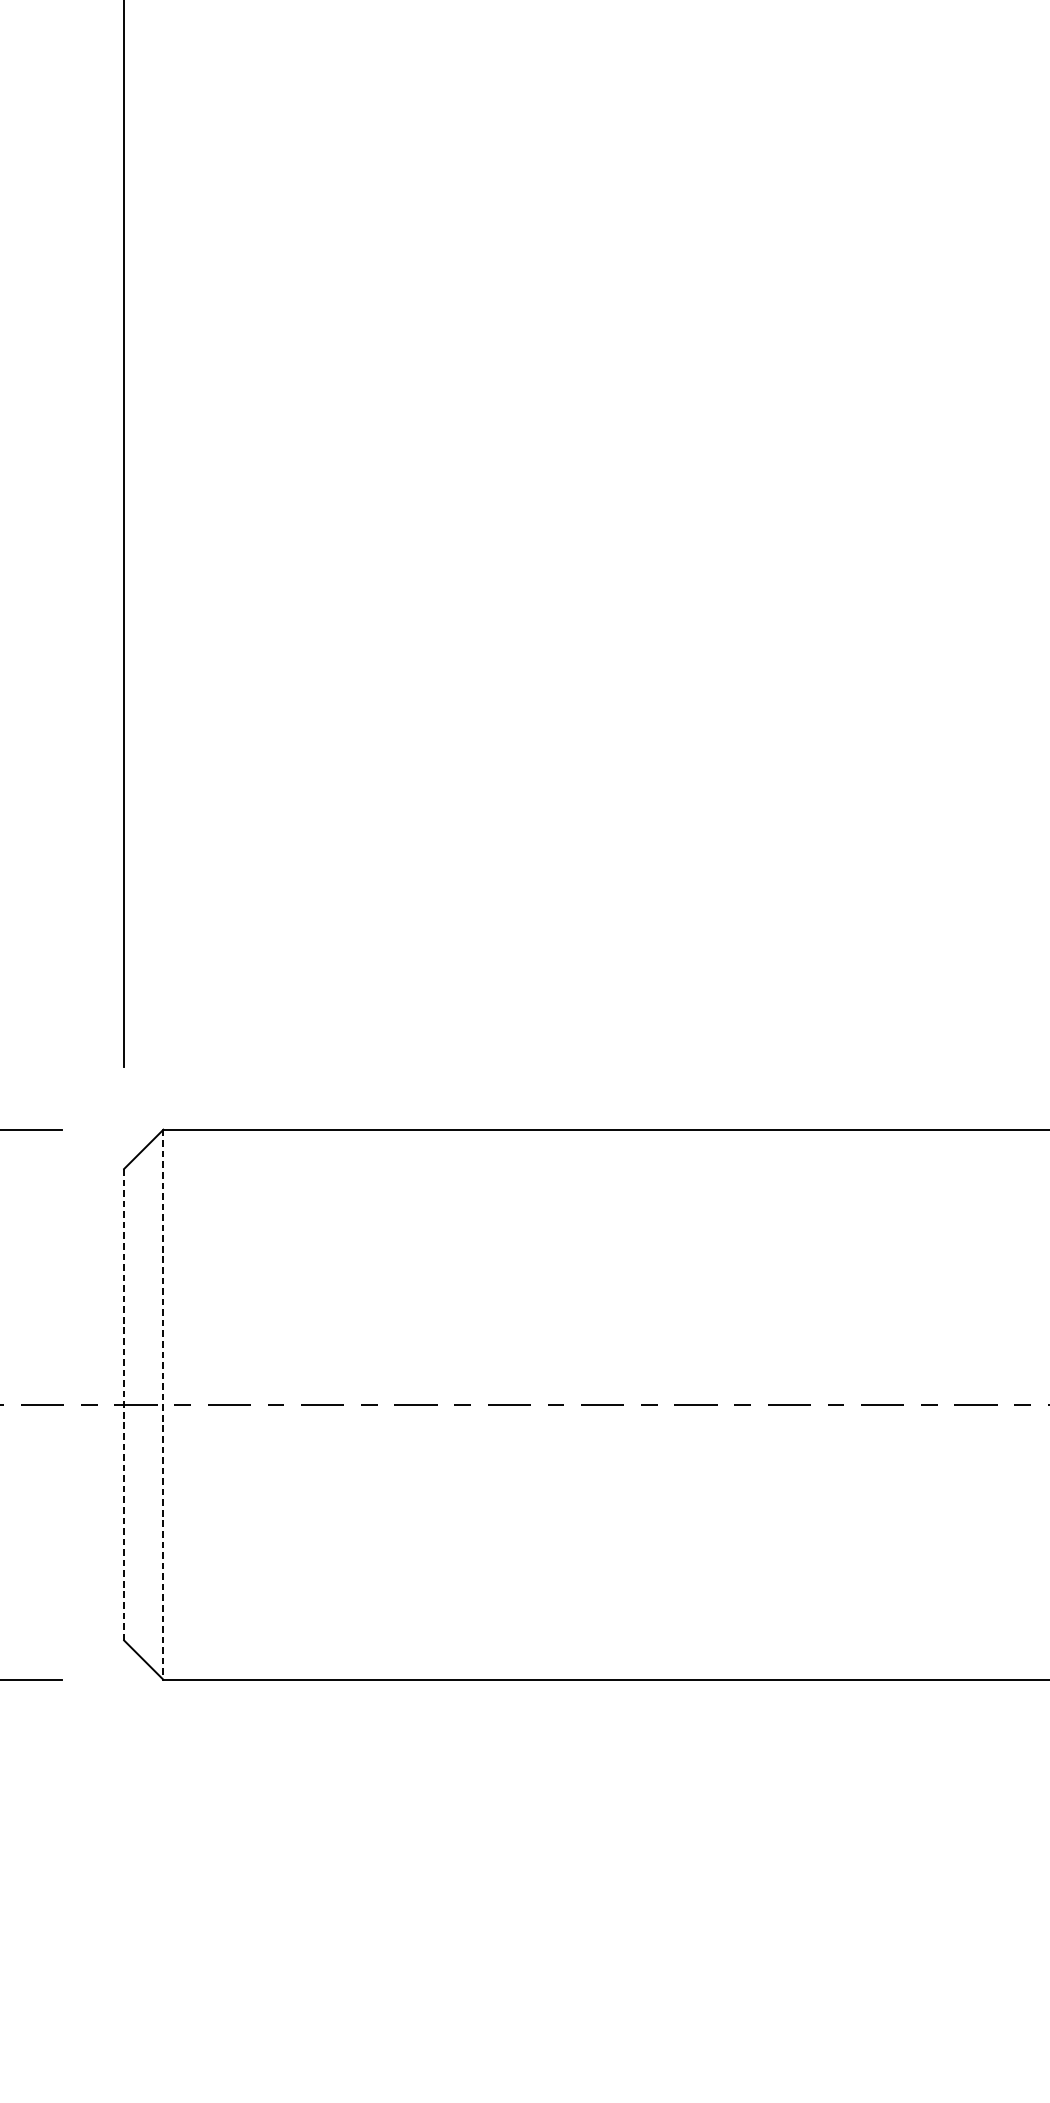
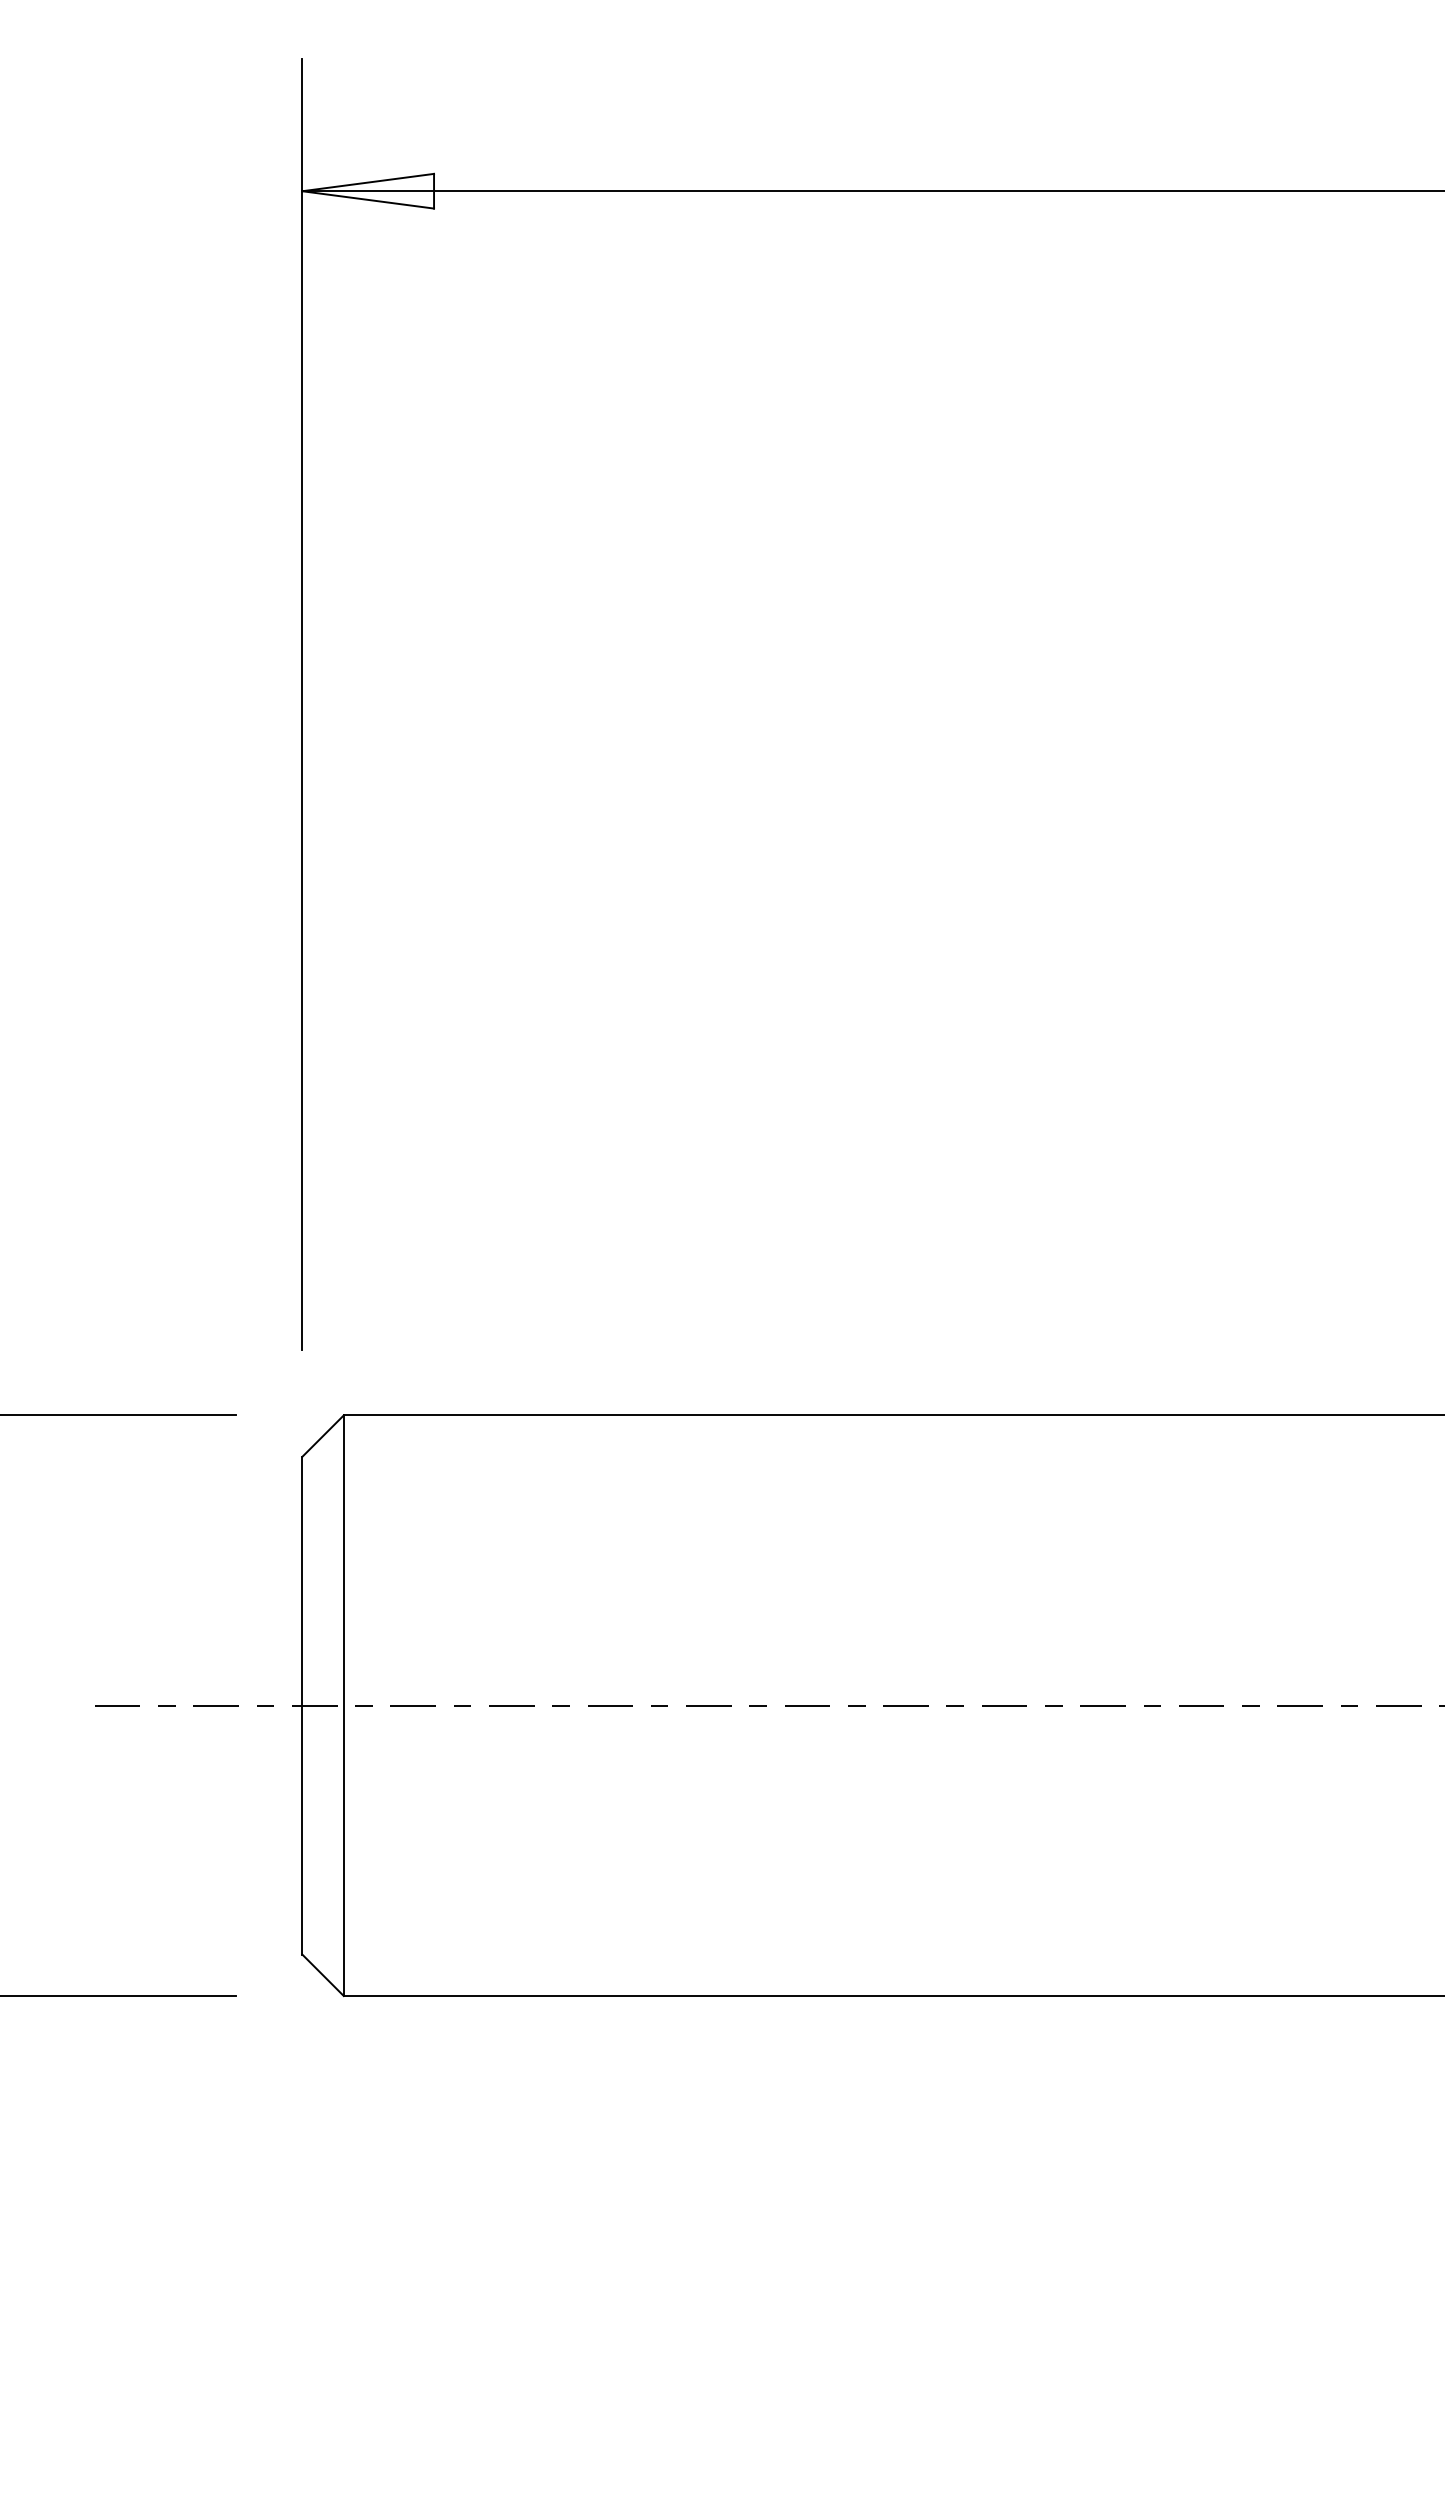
line: (124, 1404) -> (302, 1705), dashed -> solid
line: (163, 1405) -> (343, 1706), dashed -> solid

